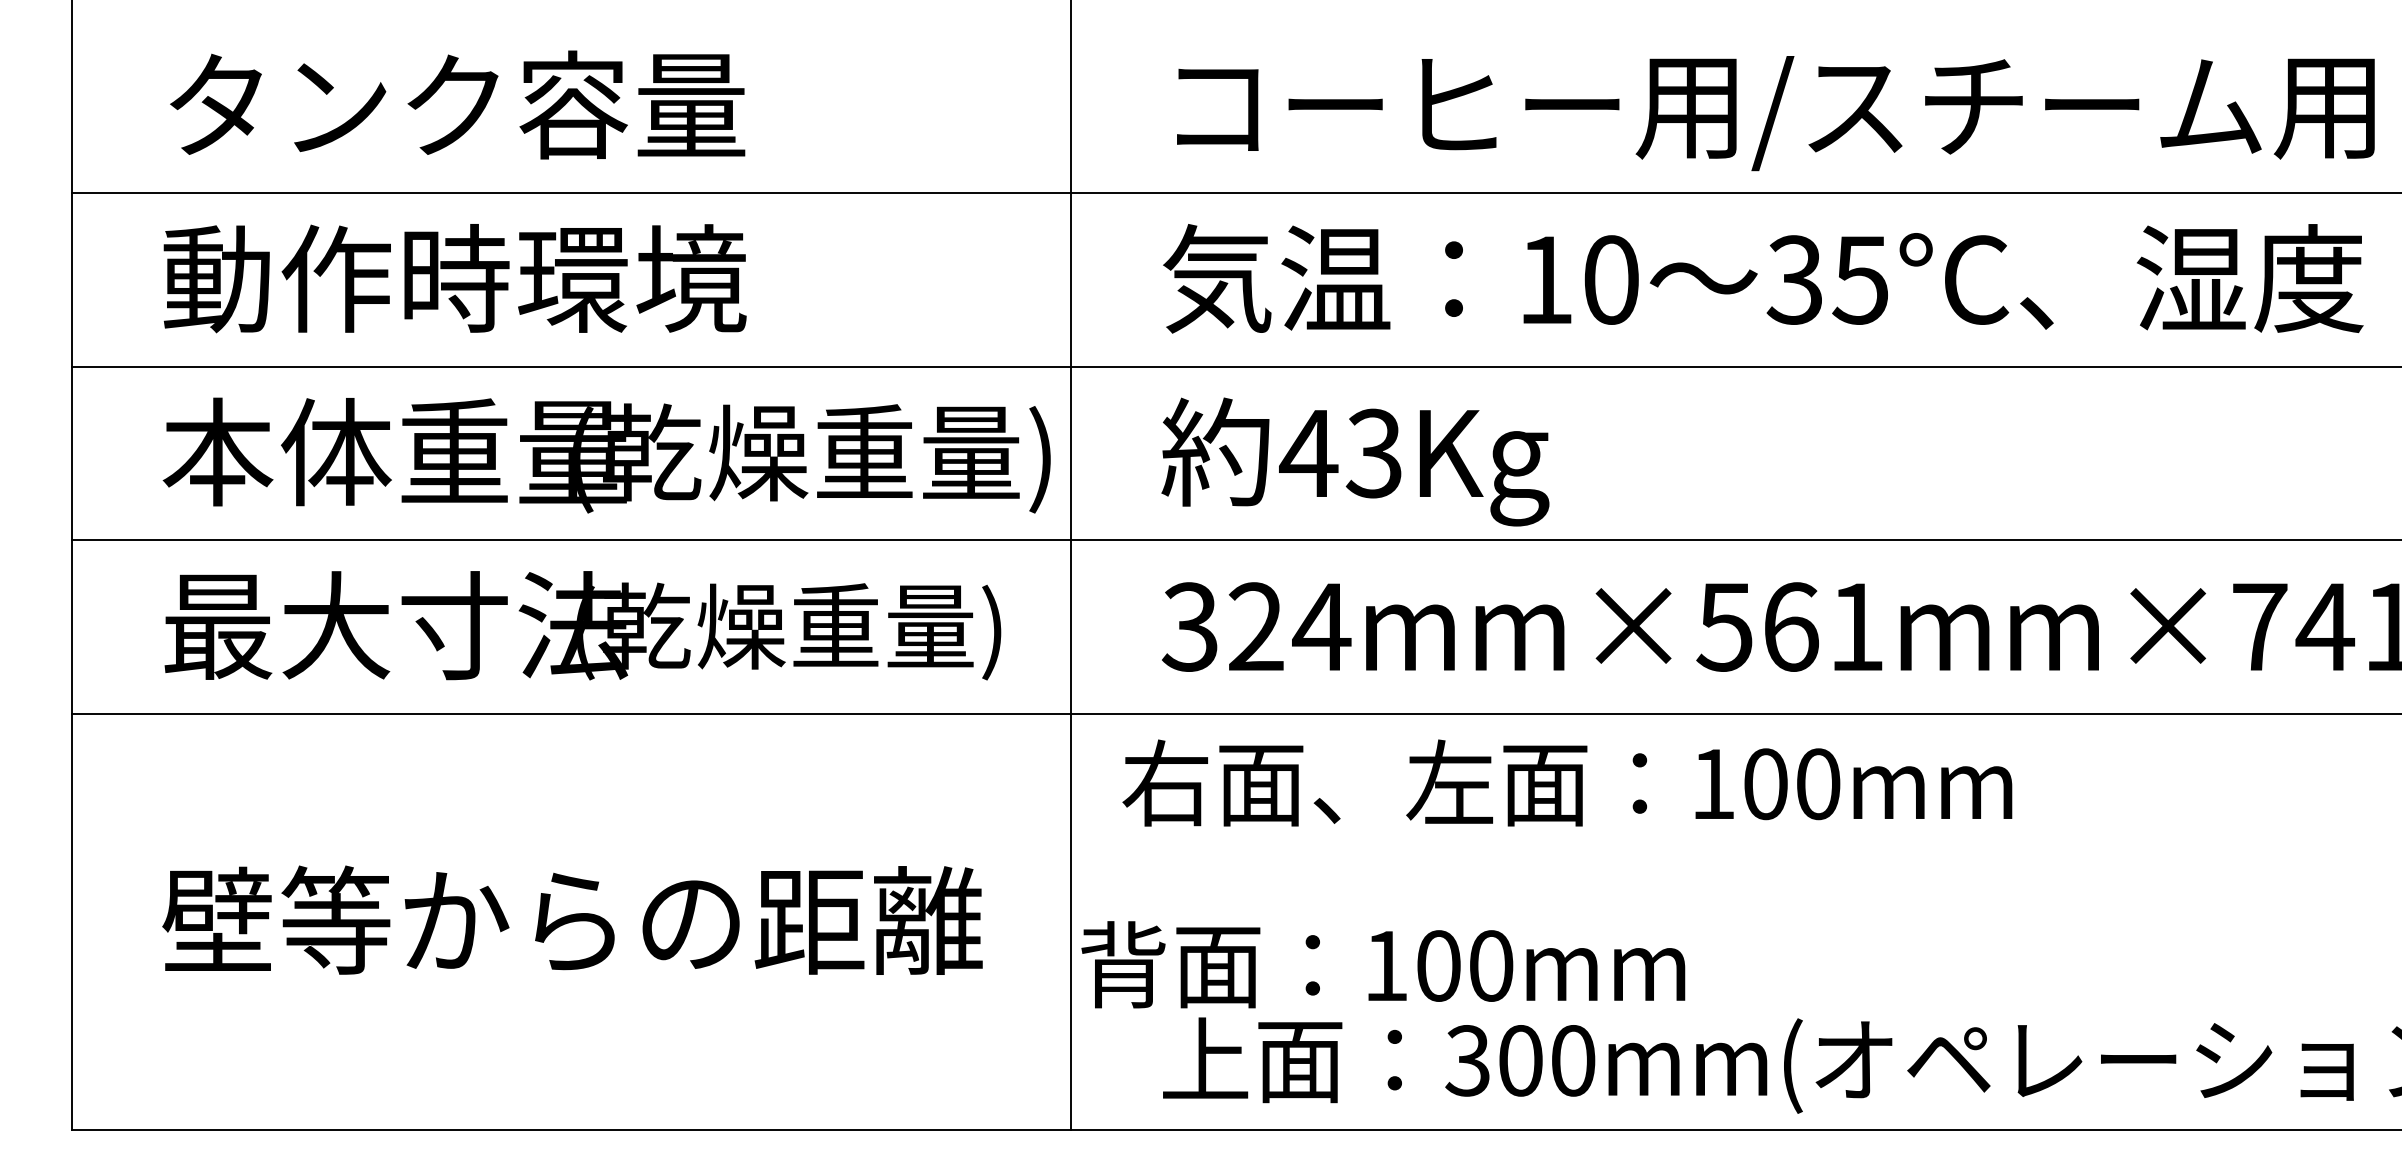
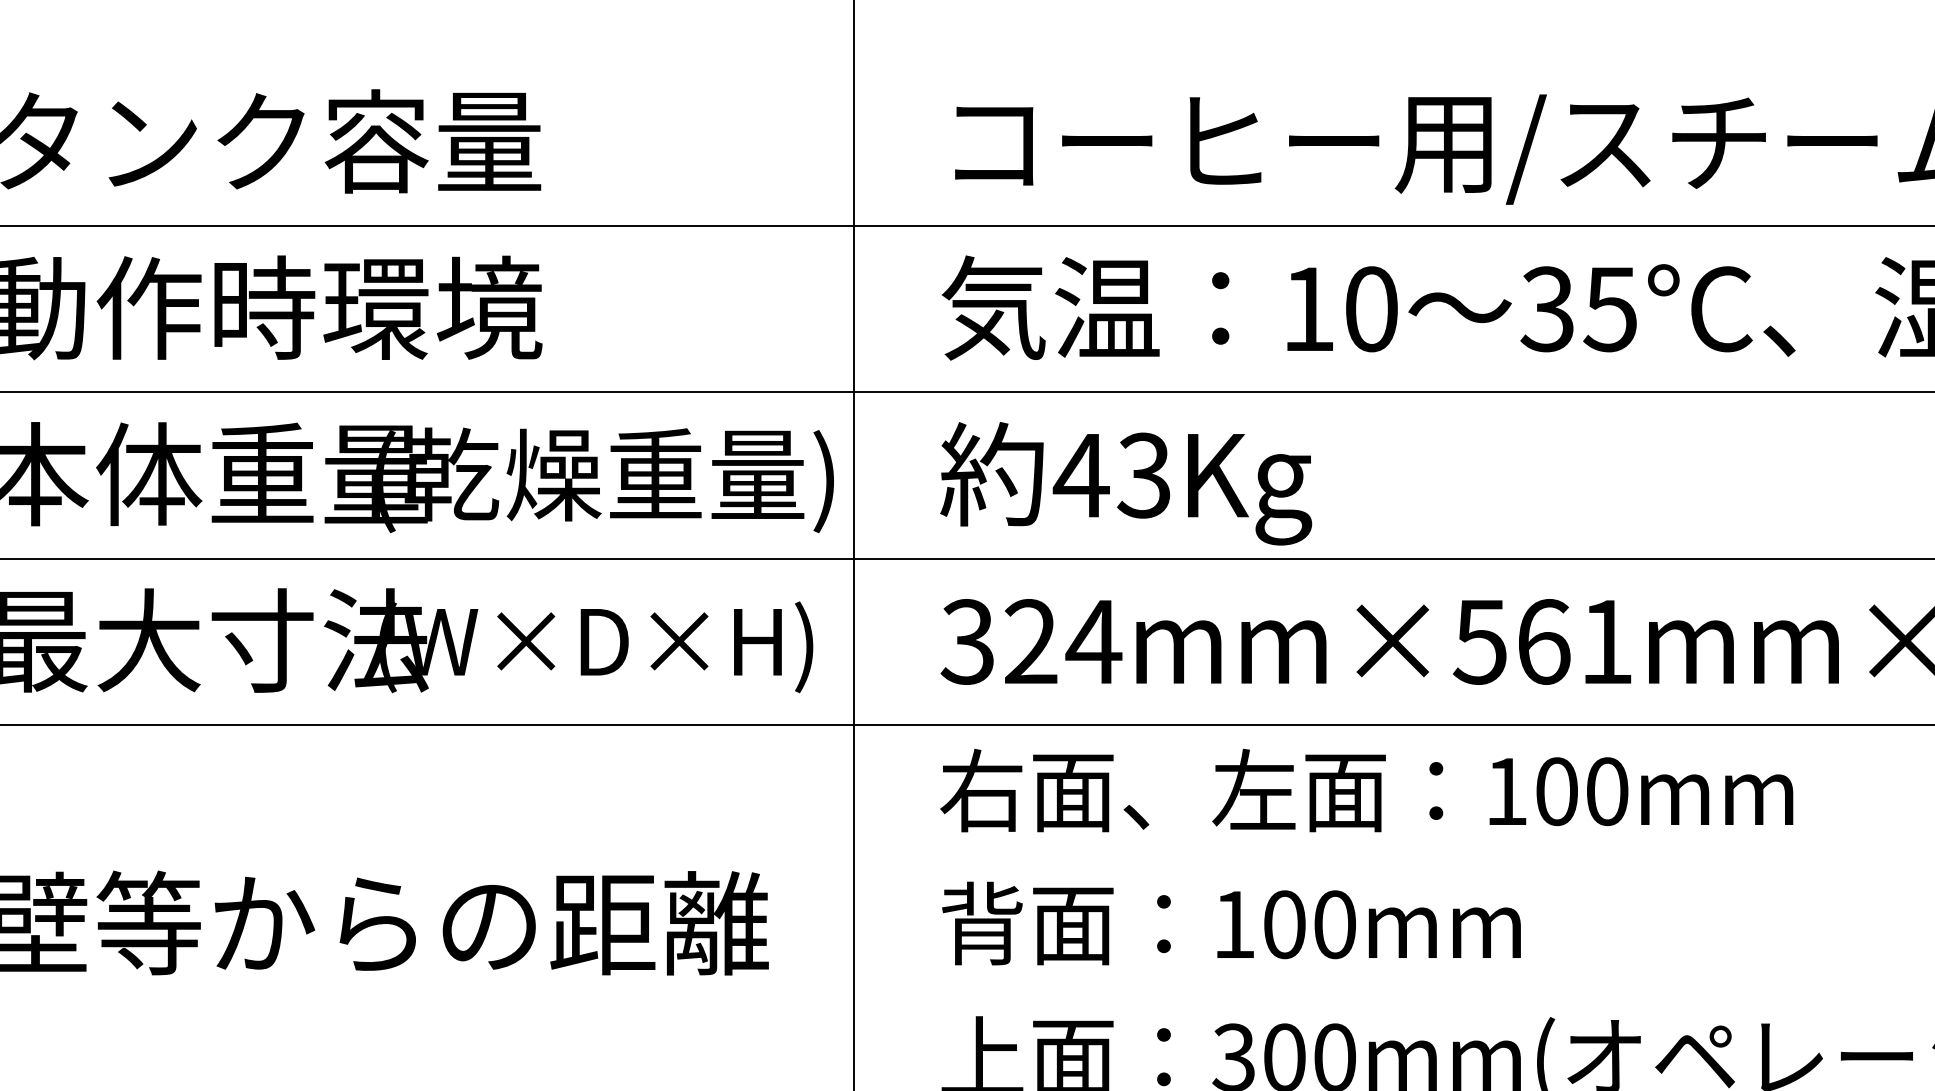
text: (815, 631) -> (608, 646), (乾燥重量) -> (W×D×H)
text: (1567, 782) -> (1366, 790), moved
text: (1383, 964) -> (1231, 923), moved

